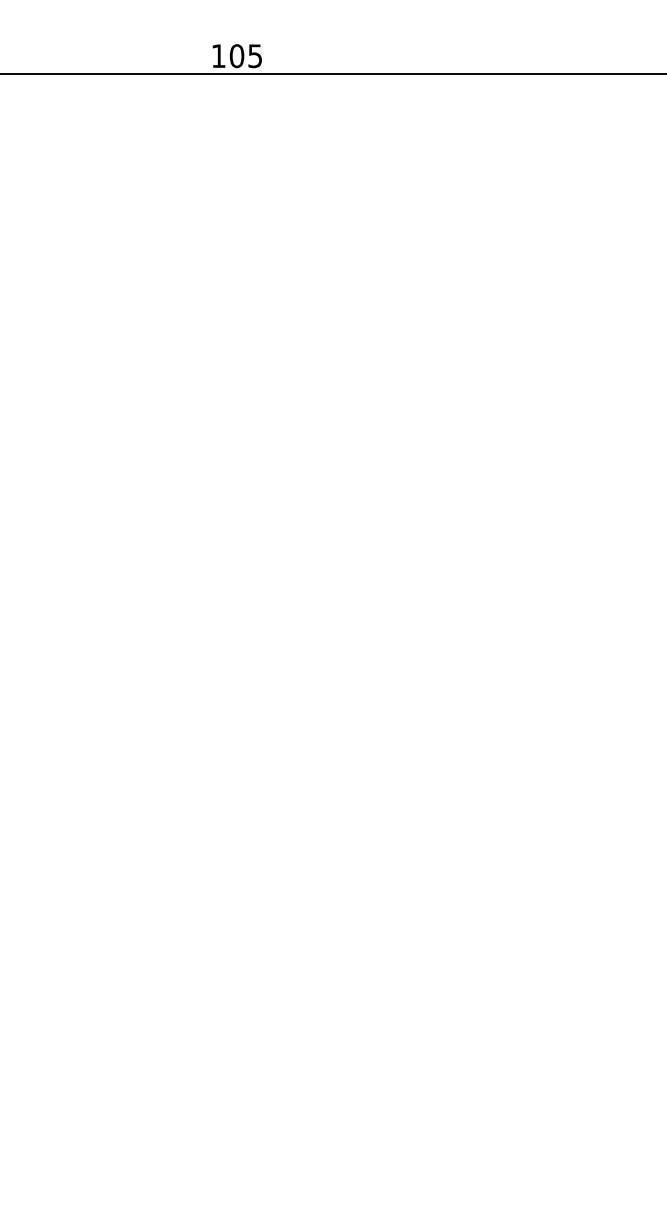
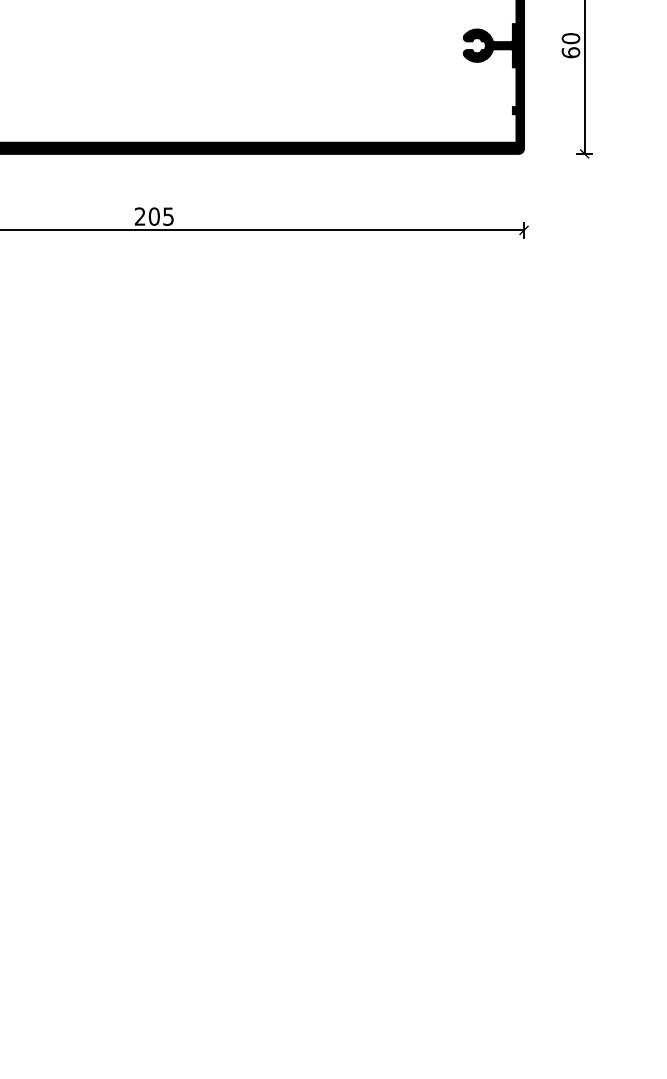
text: (217, 55) -> (139, 216), 105 -> 205

